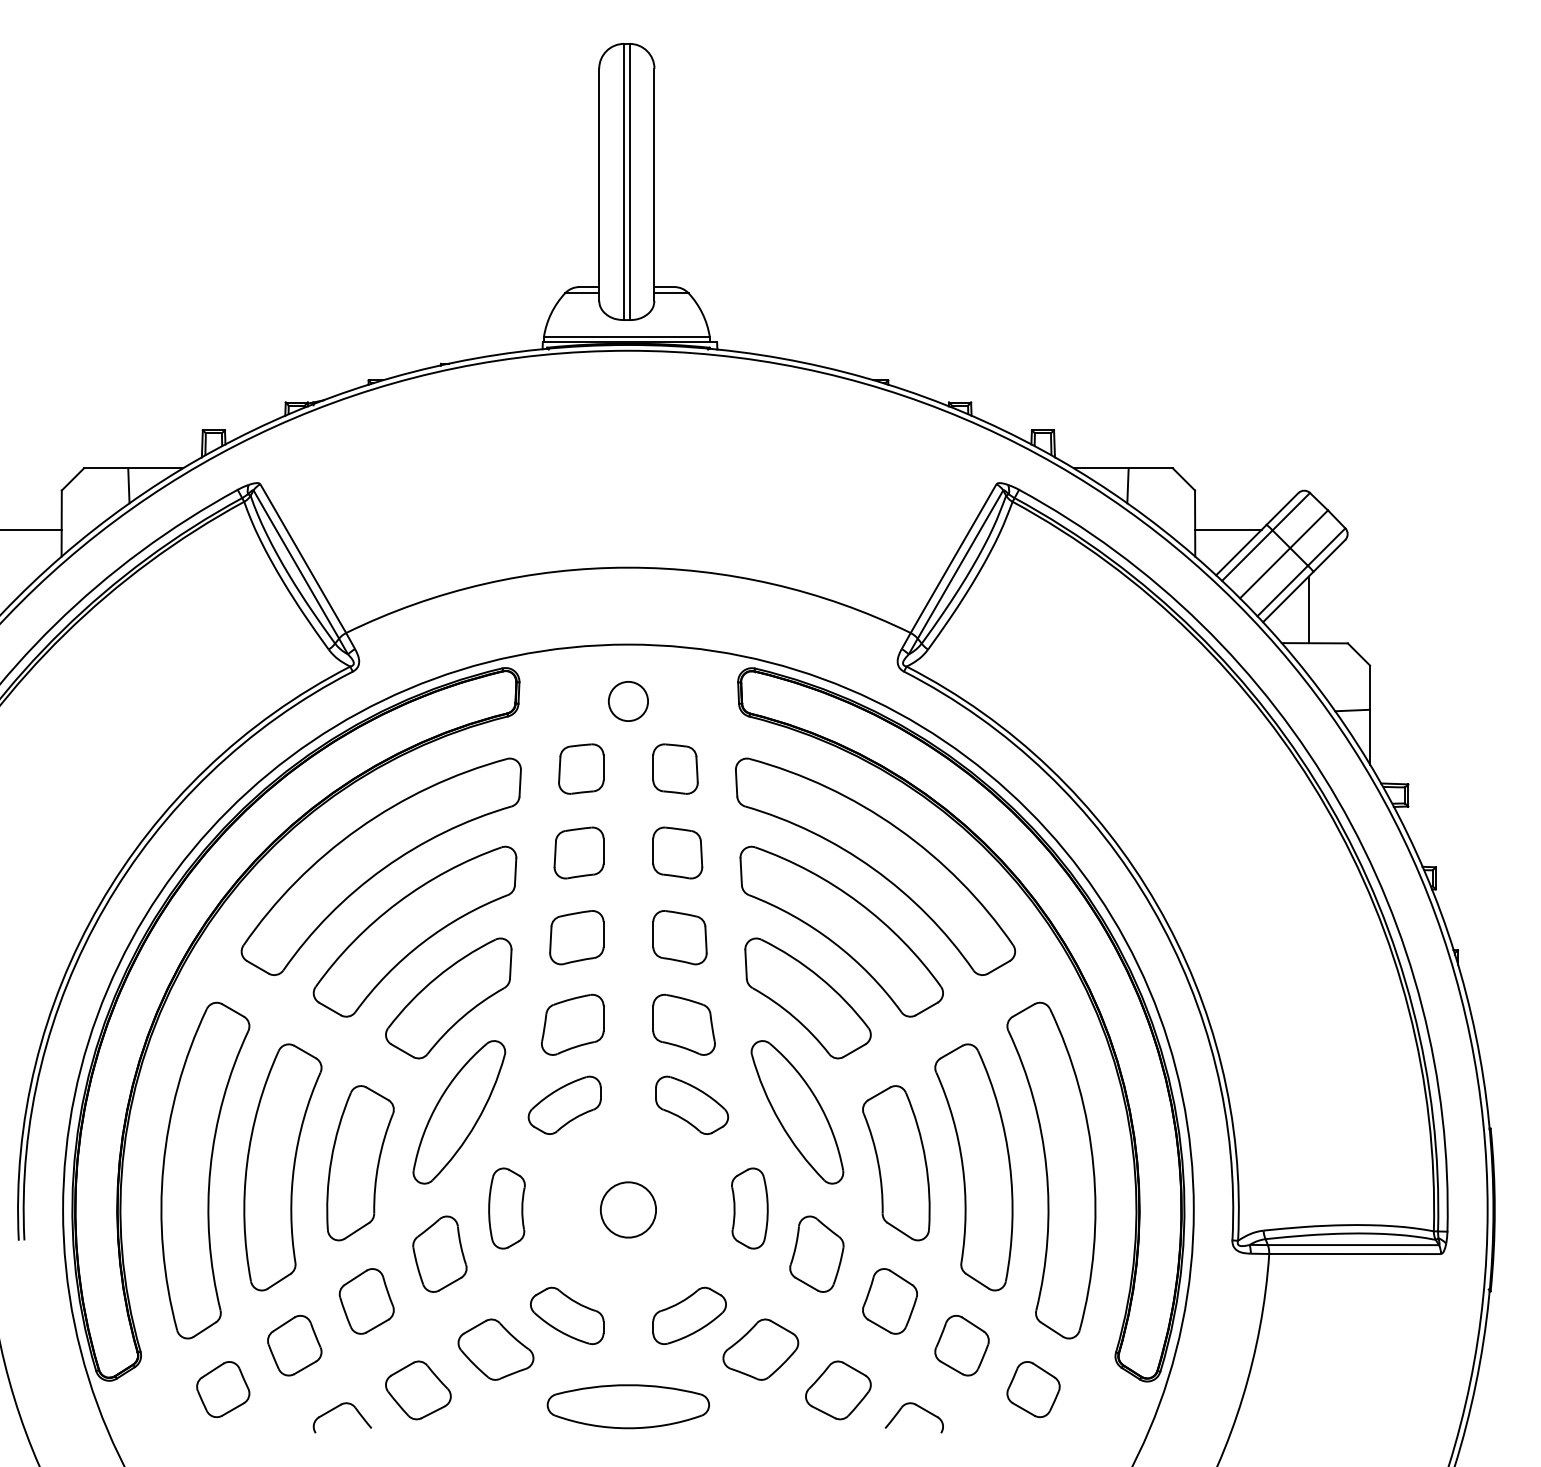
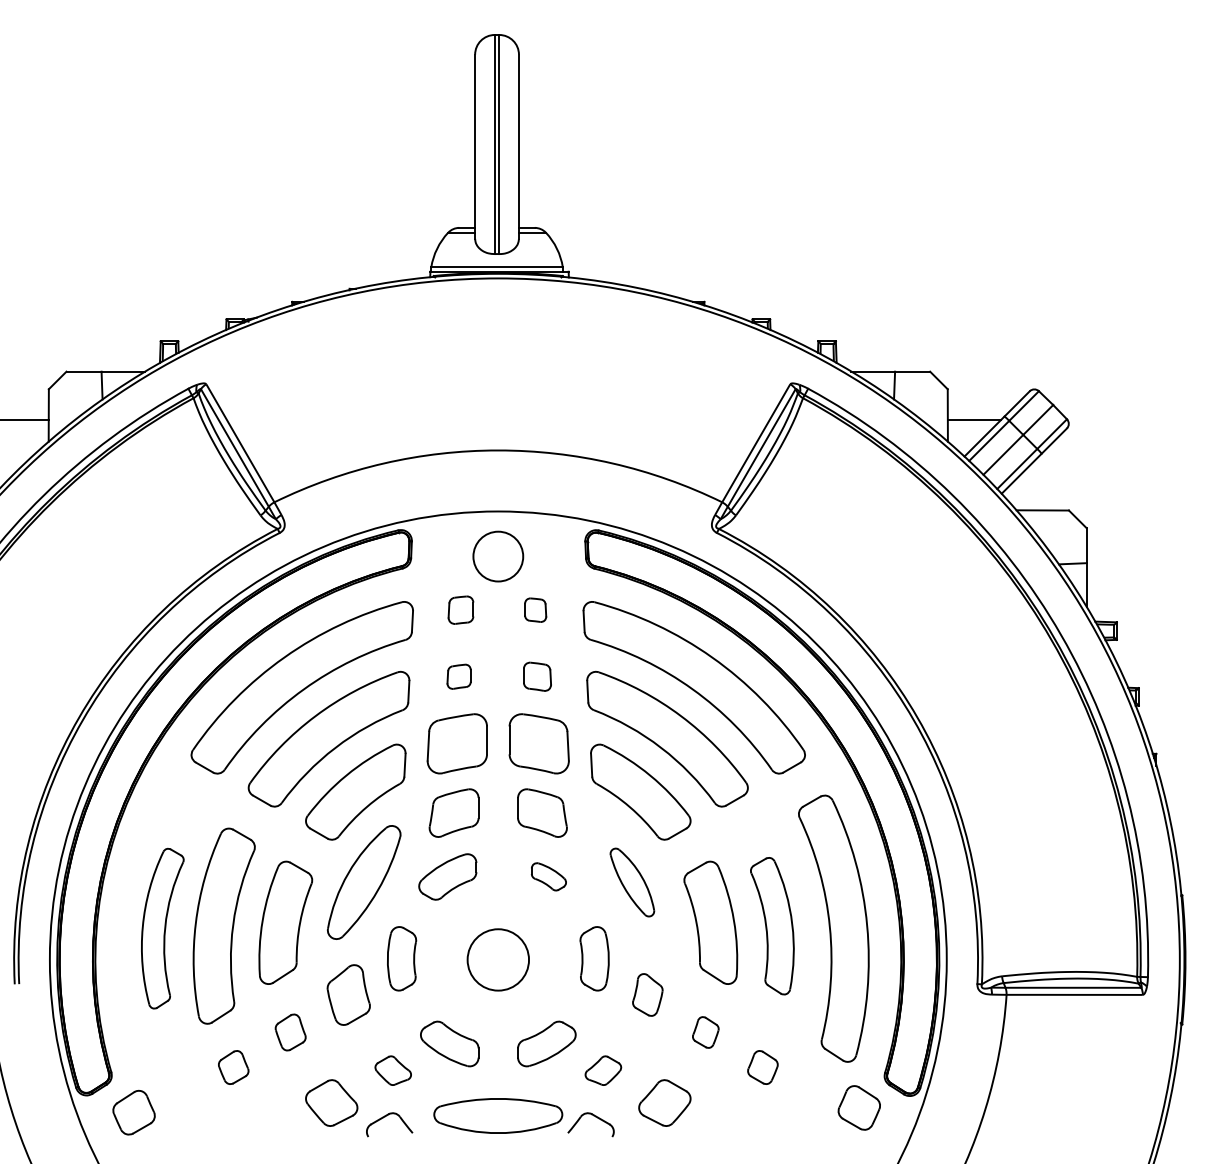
line: (1308, 609) -> (1037, 483), removed
circle: (628, 701) -> (498, 556), size x1.6
part: (581, 768) -> (461, 609), size x0.7
part: (675, 768) -> (535, 609), size x0.6
part: (578, 852) -> (458, 676), size x0.6
part: (677, 852) -> (537, 676), size x0.7
part: (576, 937) -> (457, 743), size x1.4
part: (679, 937) -> (538, 743), size x1.4
part: (692, 1104) -> (549, 876), size x0.6
part: (797, 1112) -> (632, 882), size x0.6
part: (973, 1167) -> (772, 926), size x0.7
part: (205, 1170) -> (162, 928), size x0.6
circle: (628, 1209) -> (498, 959), size x1.4
part: (816, 1253) -> (647, 994), size x0.7
part: (366, 1301) -> (290, 1032), size x0.7
part: (889, 1301) -> (705, 1032), size x0.6
part: (294, 1345) -> (233, 1067), size x0.7
part: (961, 1345) -> (762, 1067), size x0.7
part: (495, 1349) -> (392, 1070), size x0.6
part: (760, 1349) -> (603, 1070), size x0.6
part: (223, 1389) -> (134, 1112), moved
part: (1033, 1389) -> (859, 1107), moved
part: (338, 1407) -> (386, 1116), moved
part: (918, 1407) -> (594, 1116), moved

